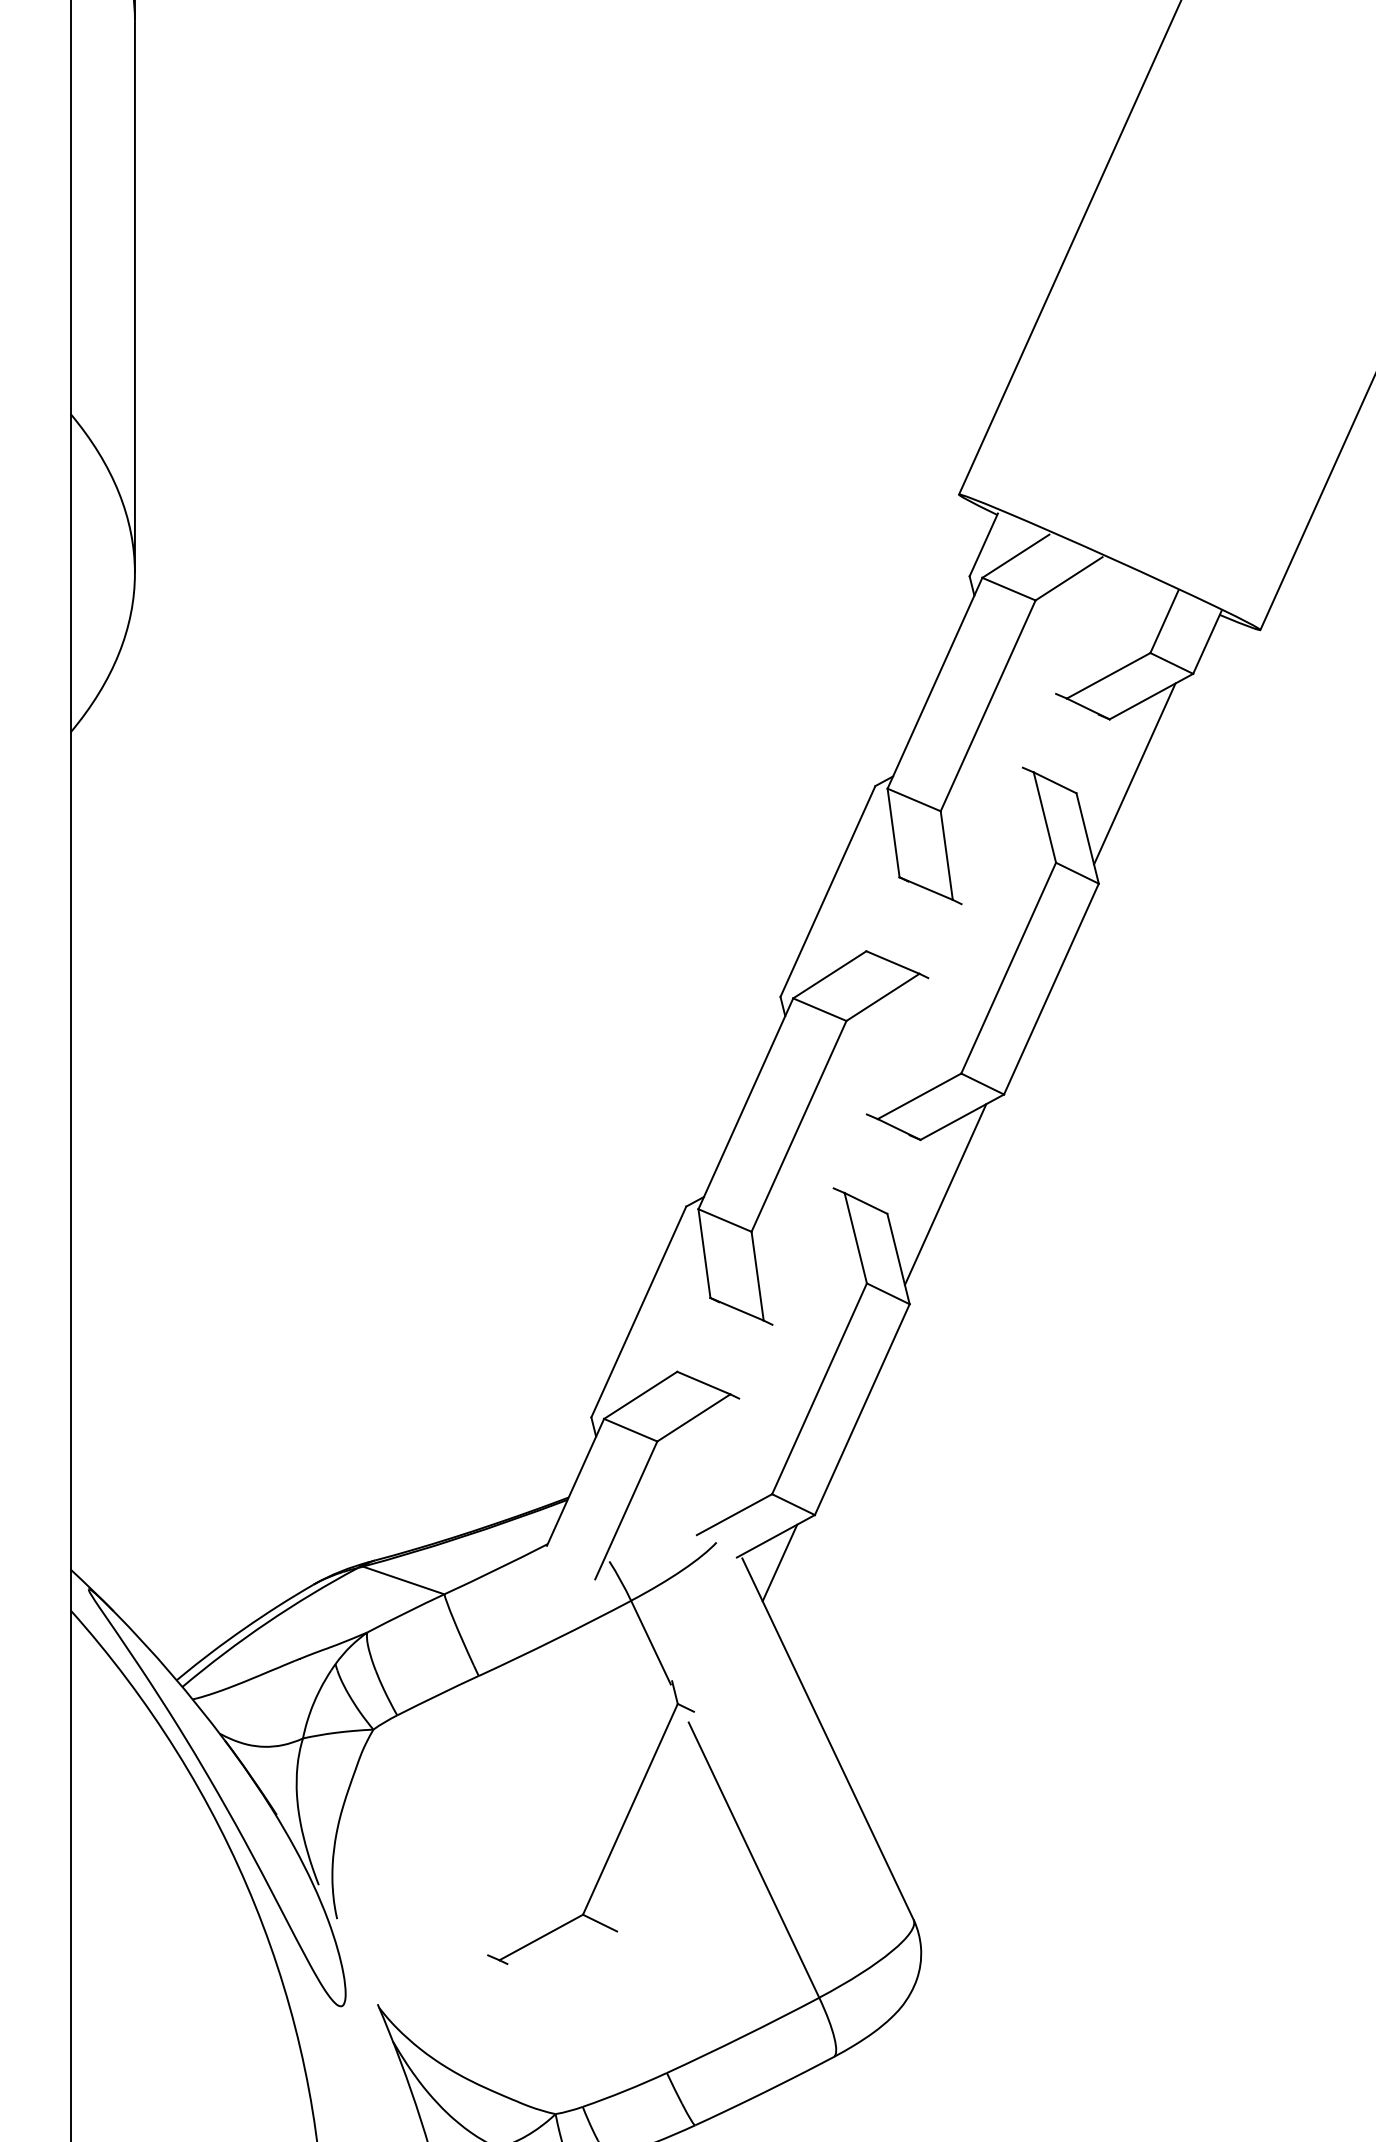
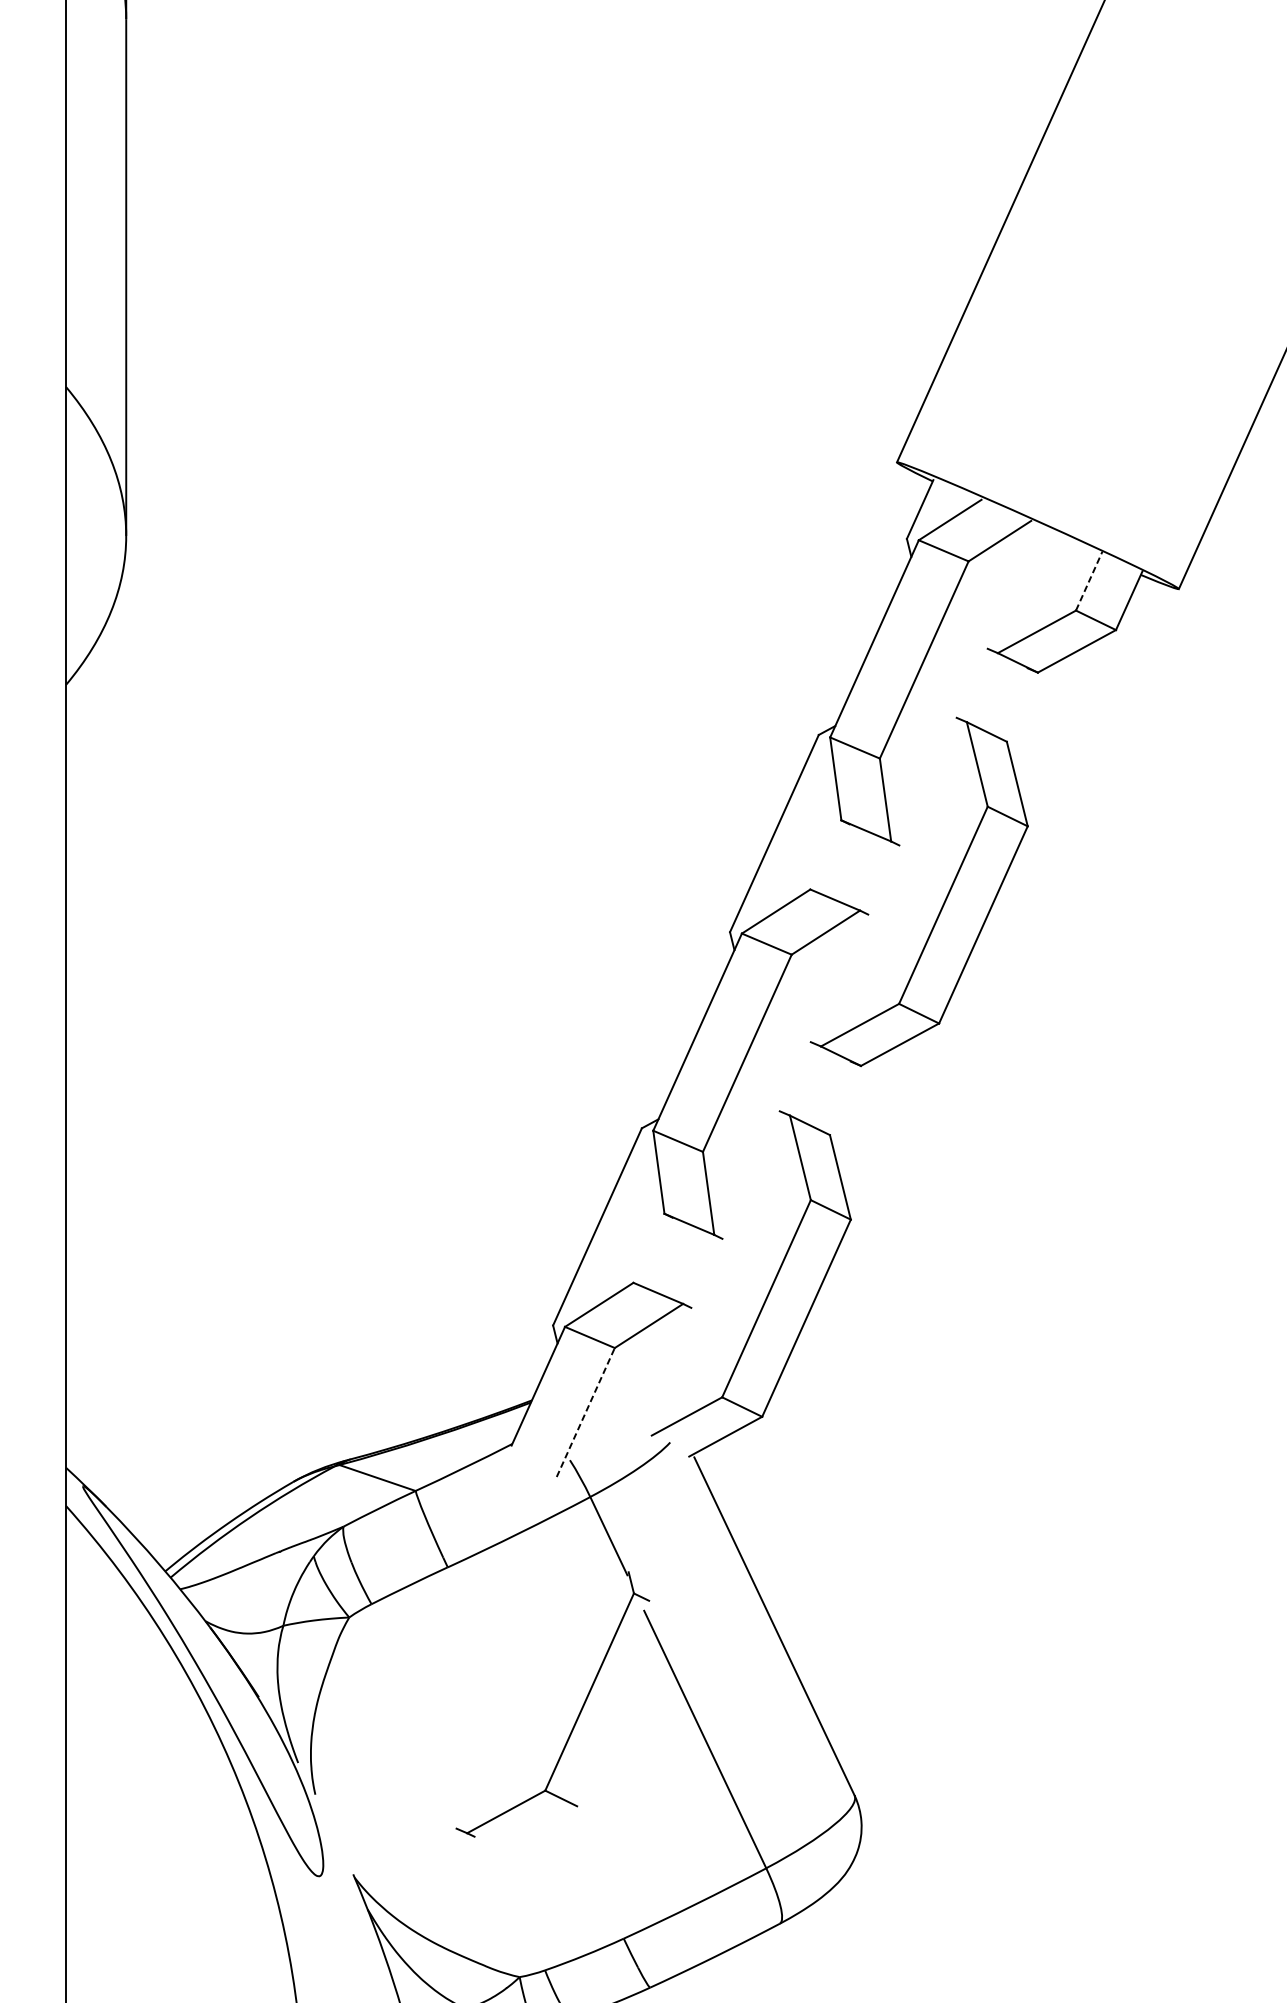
line: (1164, 621) -> (1089, 581), solid -> dashed
line: (1134, 773) -> (1061, 723), removed
line: (945, 1194) -> (884, 1117), removed
line: (626, 1510) -> (585, 1412), solid -> dashed
line: (779, 1562) -> (729, 1461), removed

